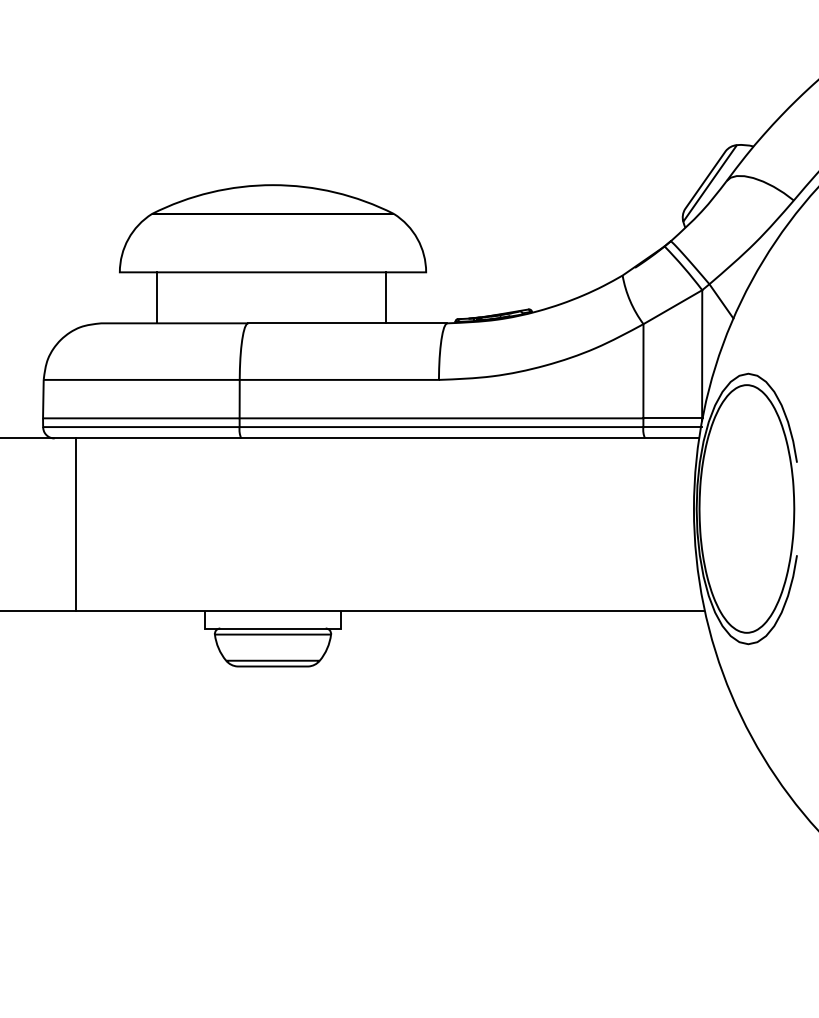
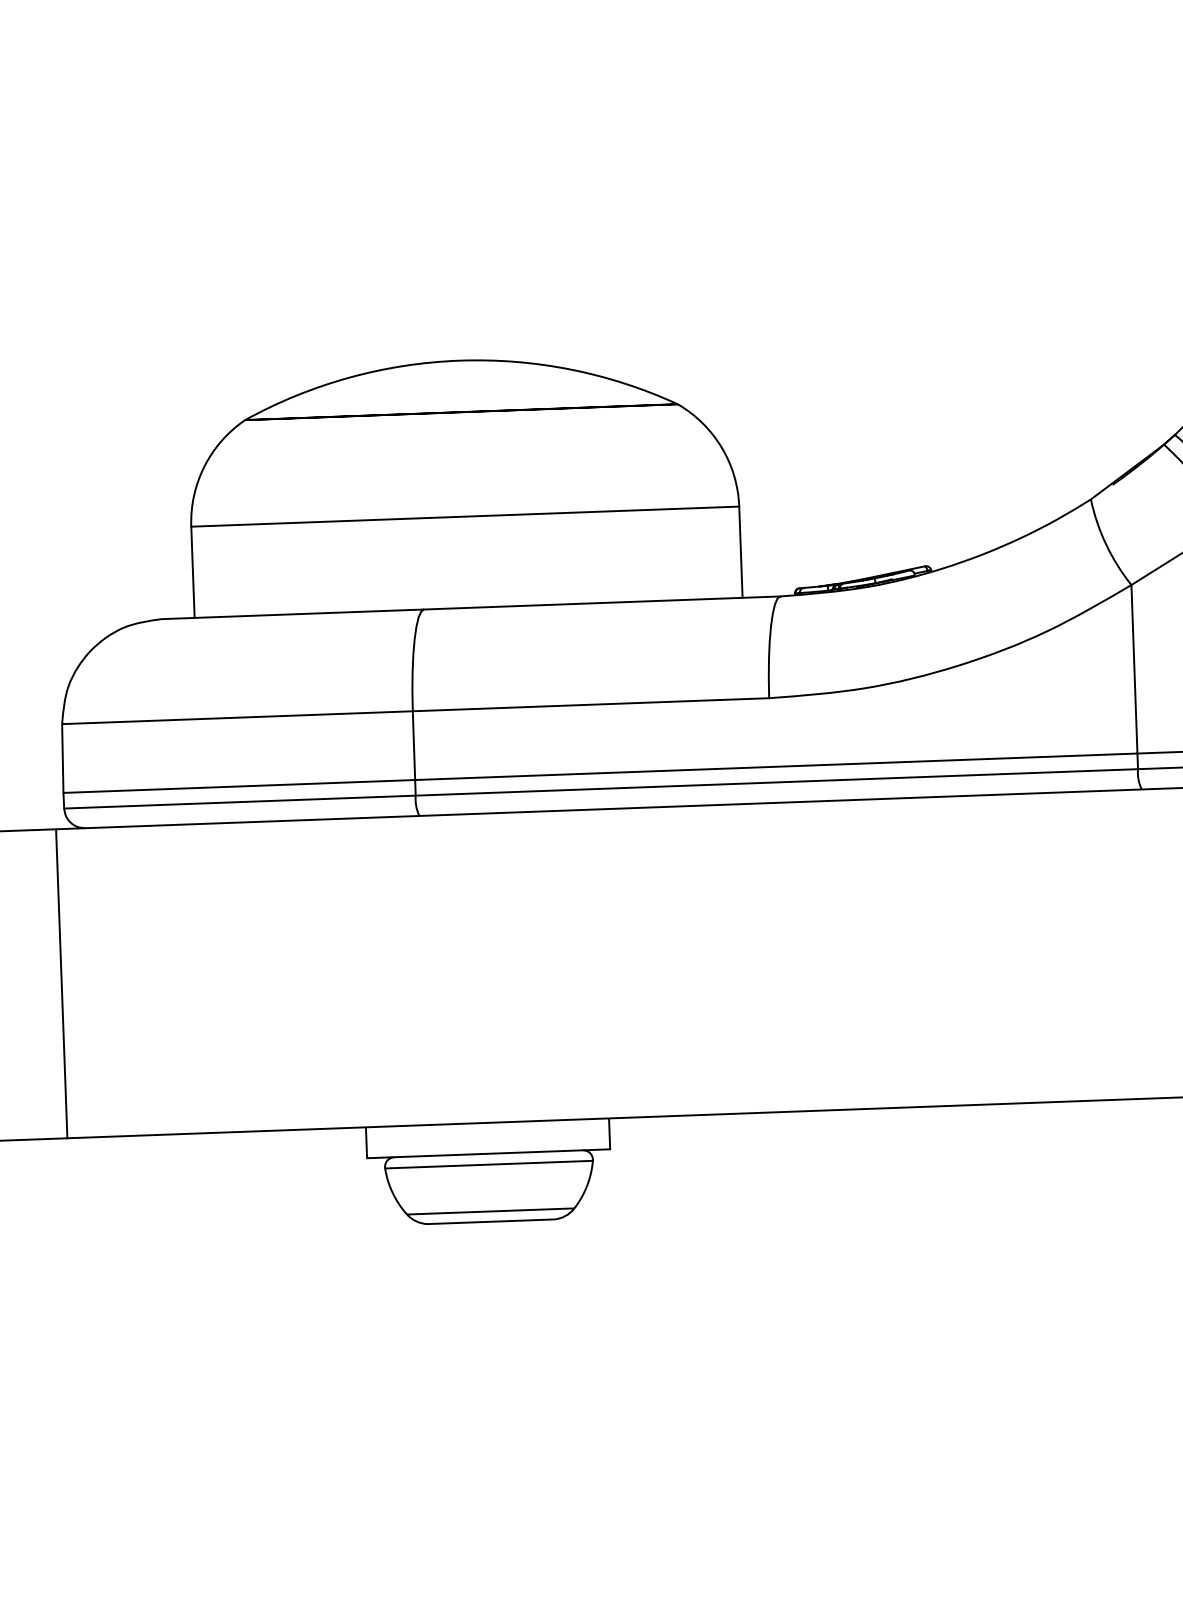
line: (156, 297) -> (192, 571), moved
line: (386, 297) -> (741, 551), moved
line: (76, 524) -> (62, 983), moved

